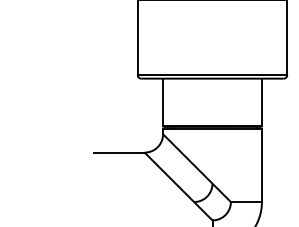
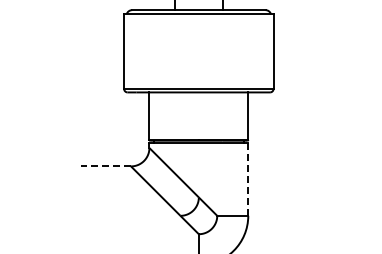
line: (119, 152) -> (105, 166), solid -> dashed
line: (262, 164) -> (248, 178), solid -> dashed

